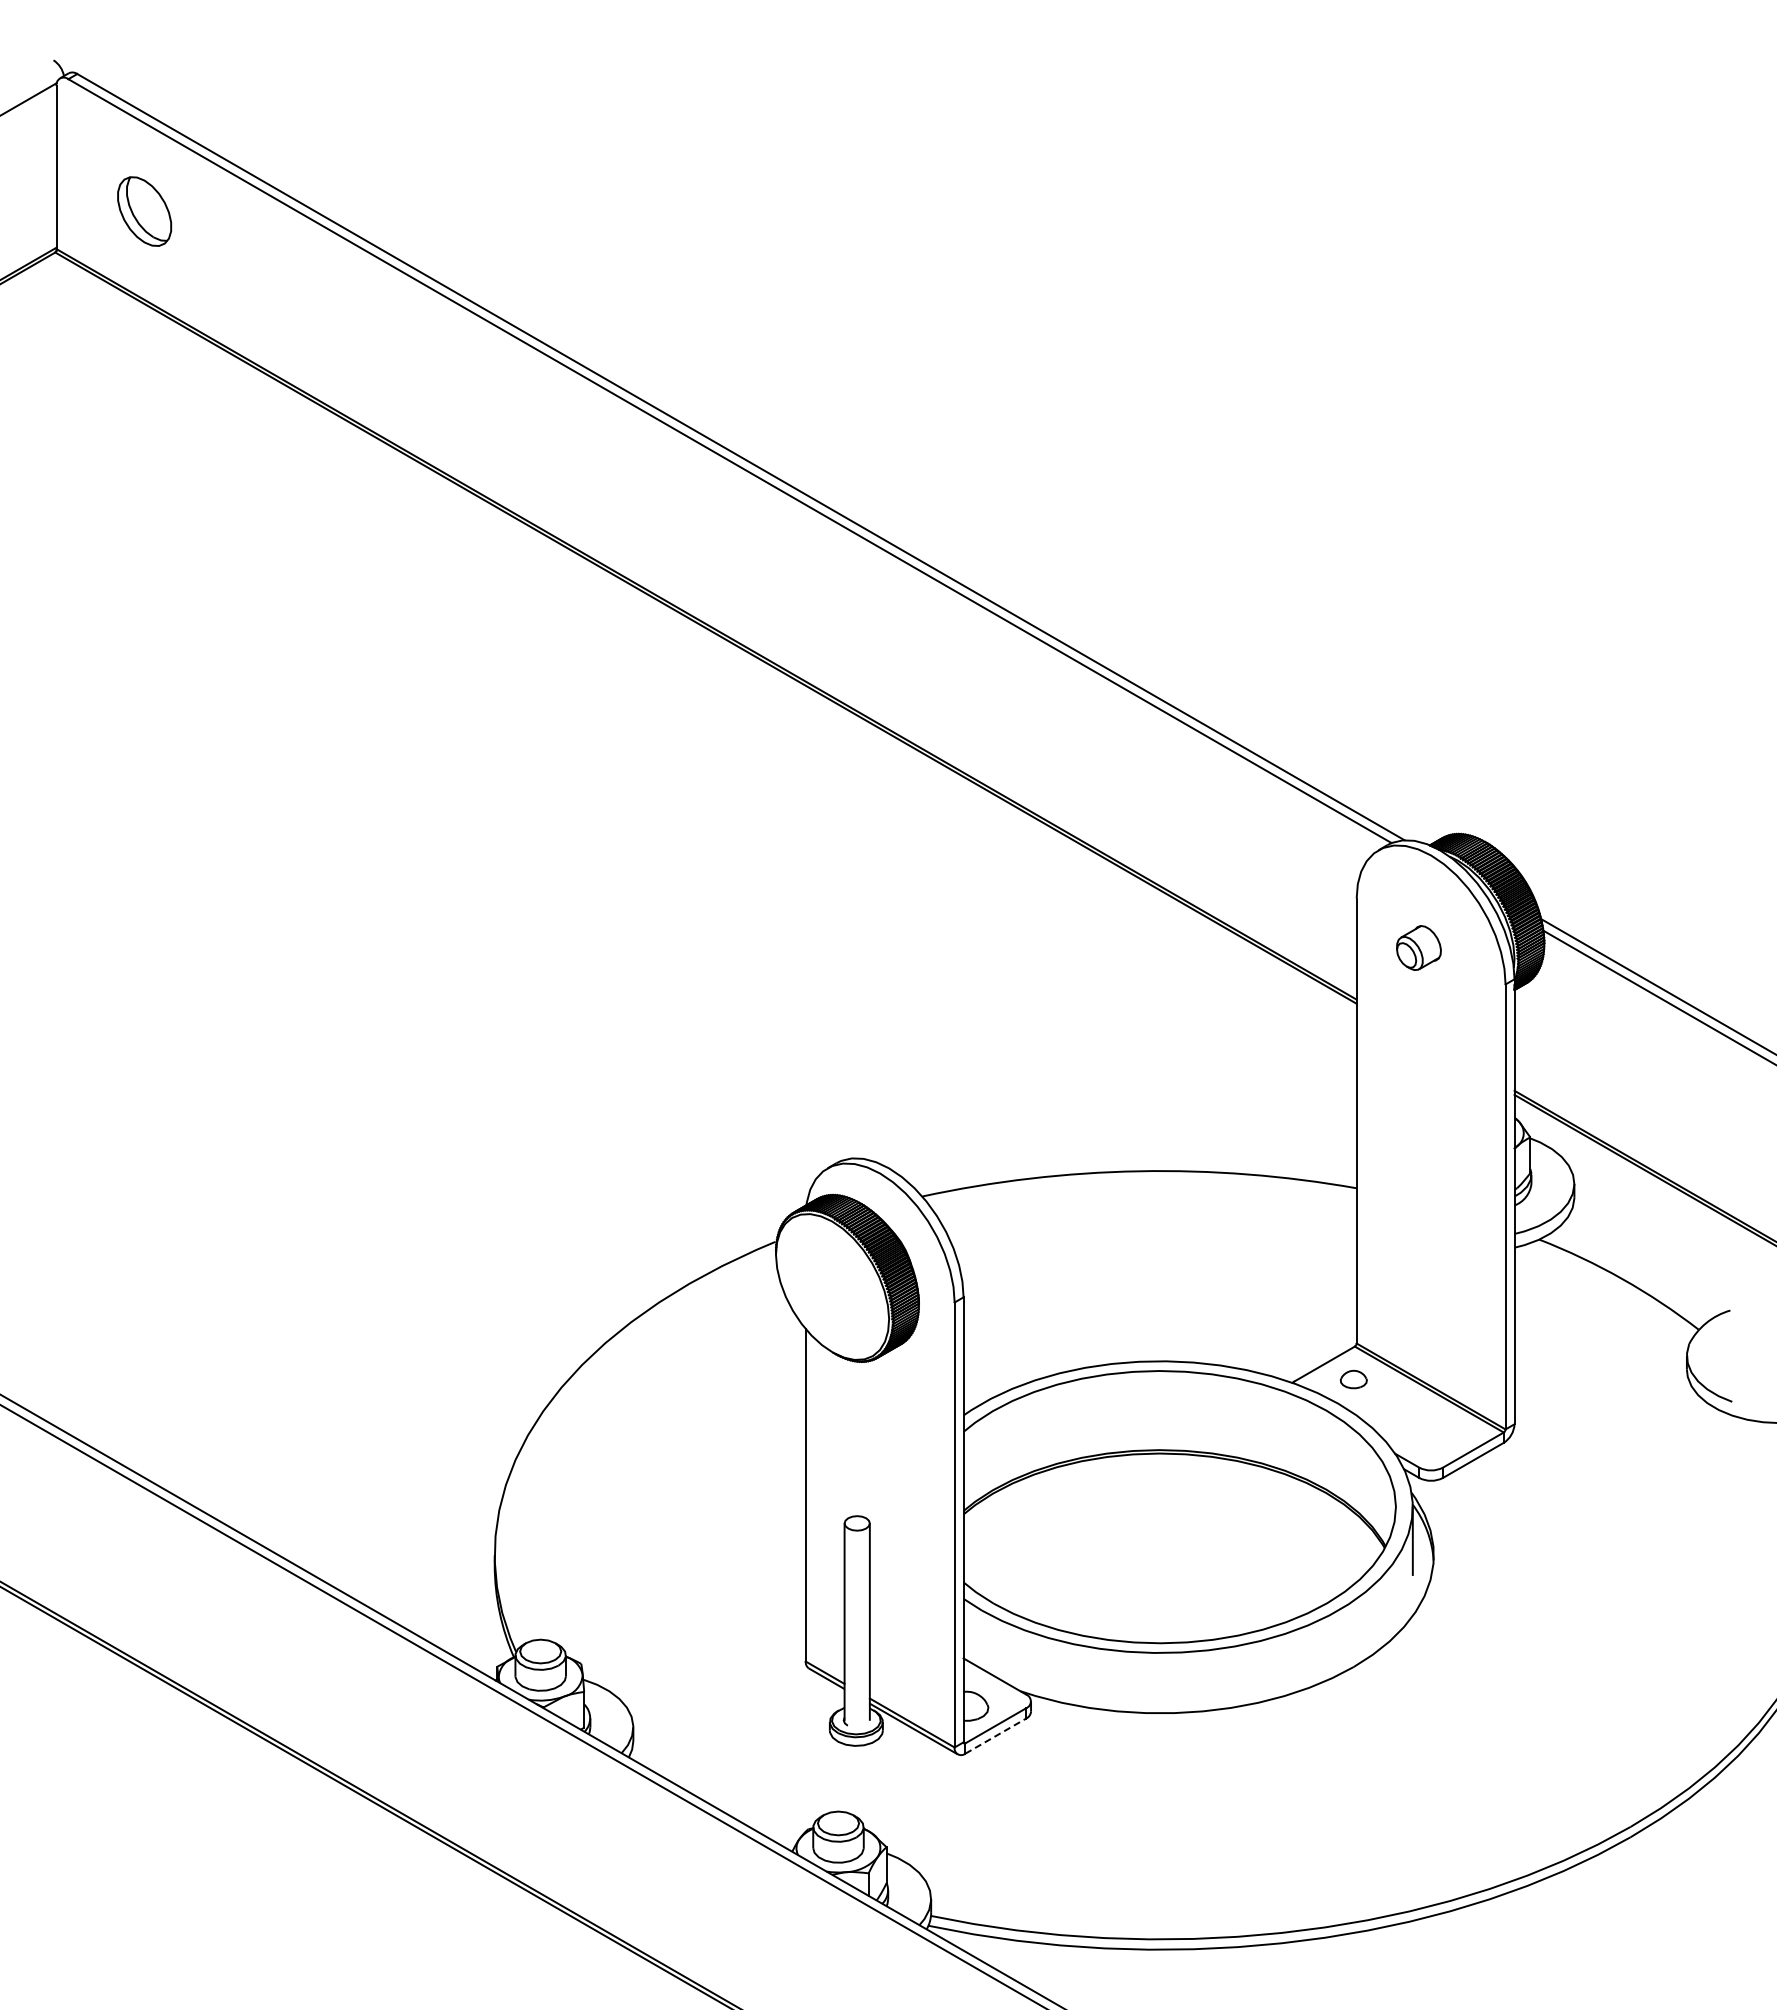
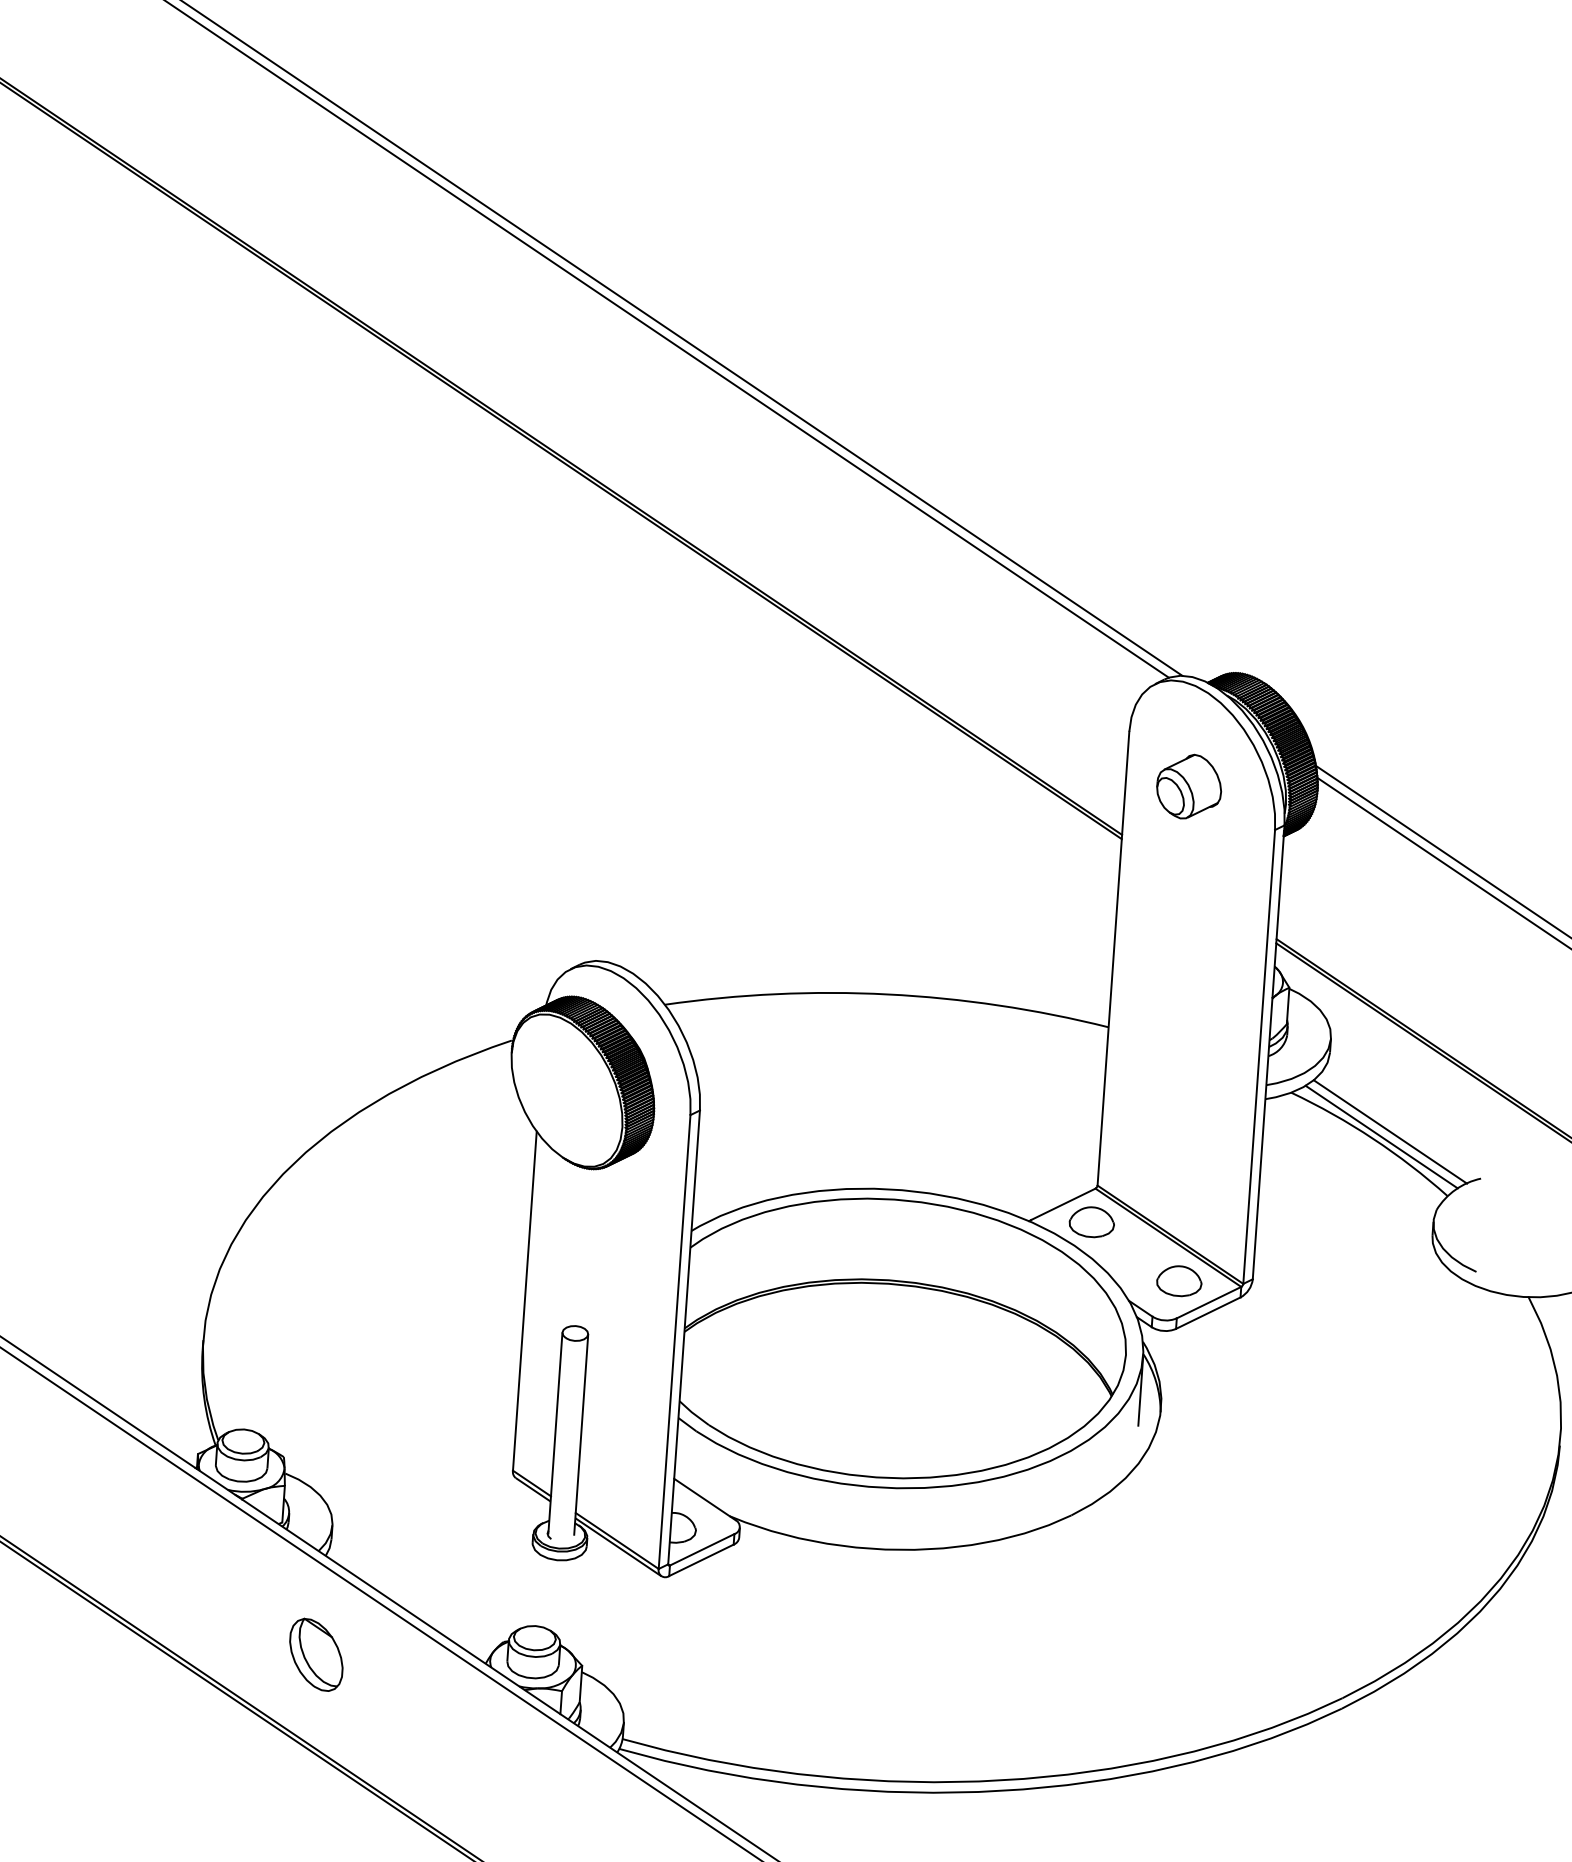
part: (1418, 947) -> (1188, 786), size x1.43
line: (1638, 1270) -> (1390, 1131), added
line: (1630, 1276) -> (1381, 1136), added
part: (1353, 1379) -> (1091, 1222), size x1.67
part: (1442, 1430) -> (1178, 1280), added
line: (996, 1735) -> (702, 1559), dashed -> solid
part: (626, 1854) -> (316, 1654), added

